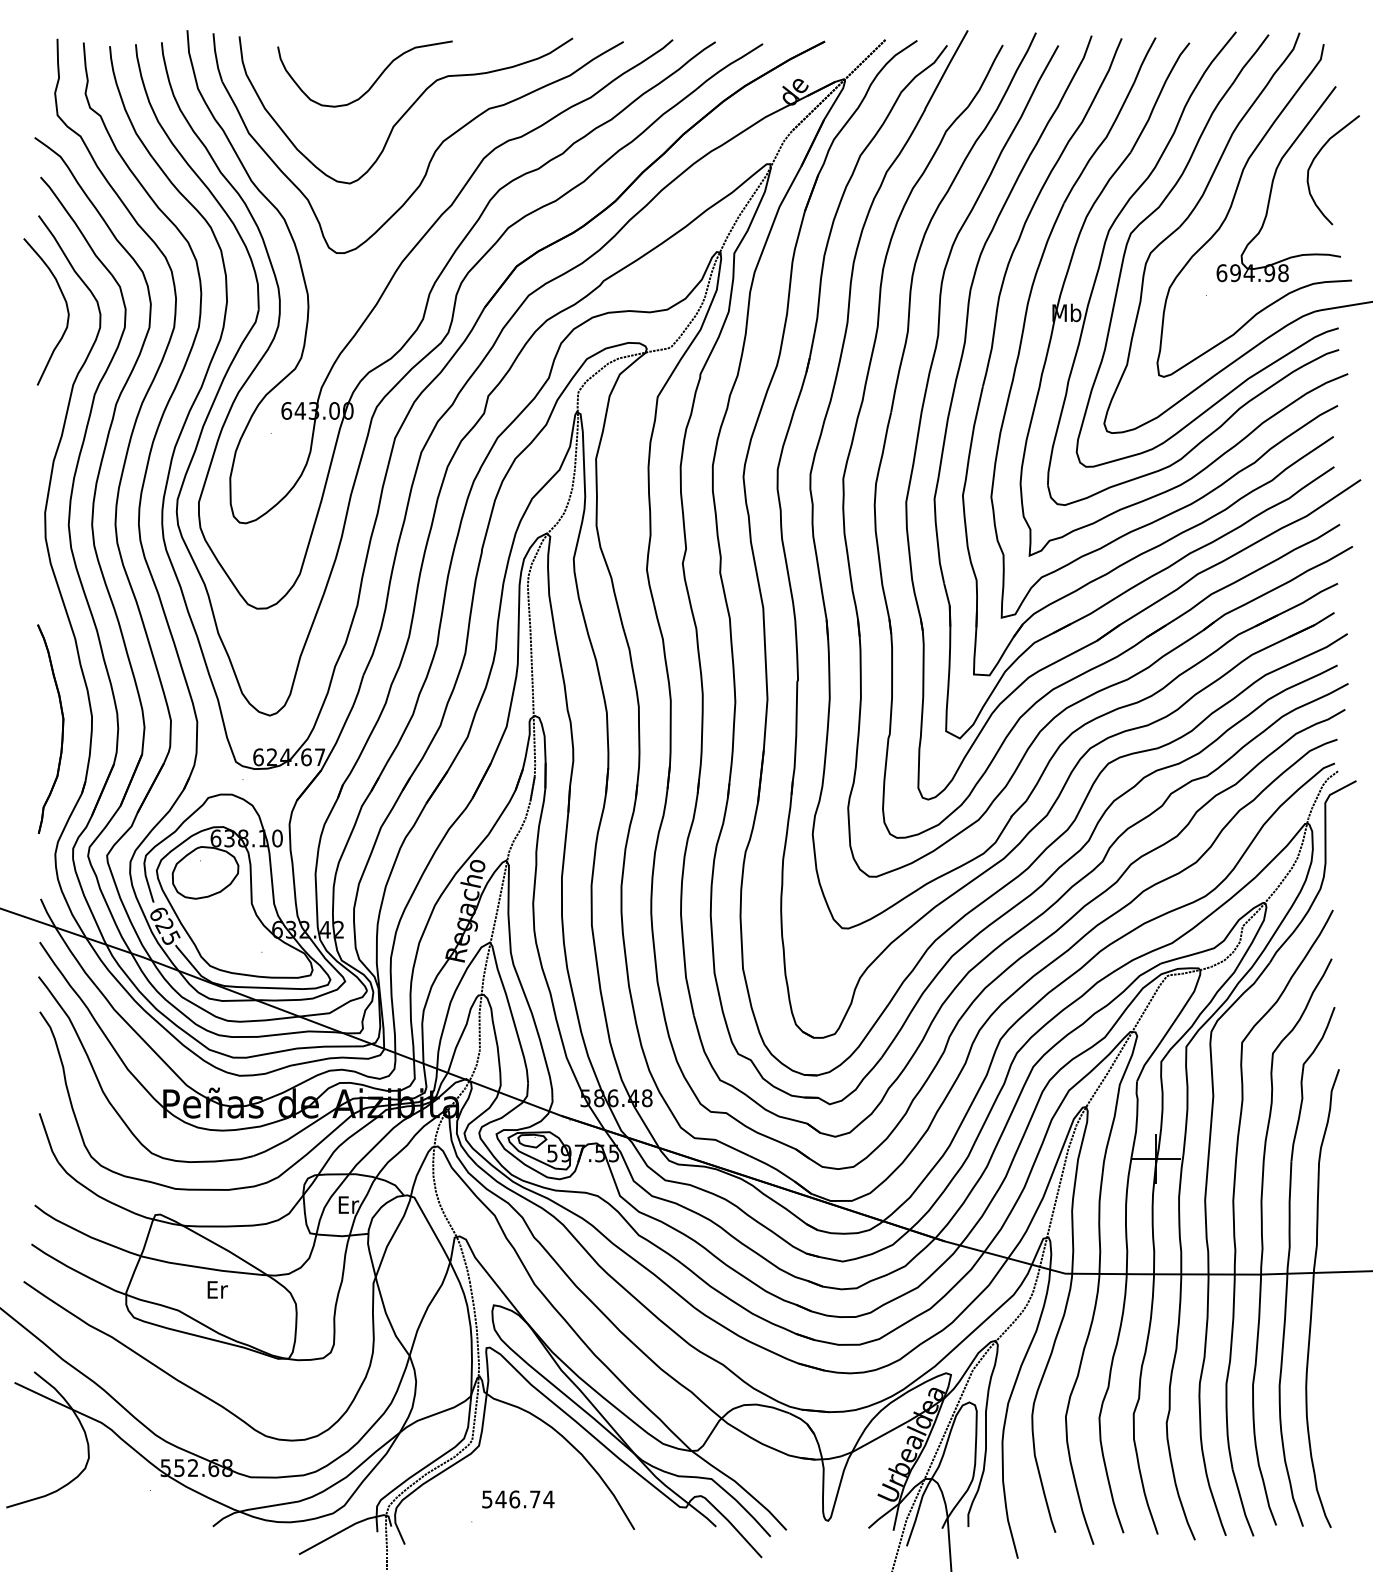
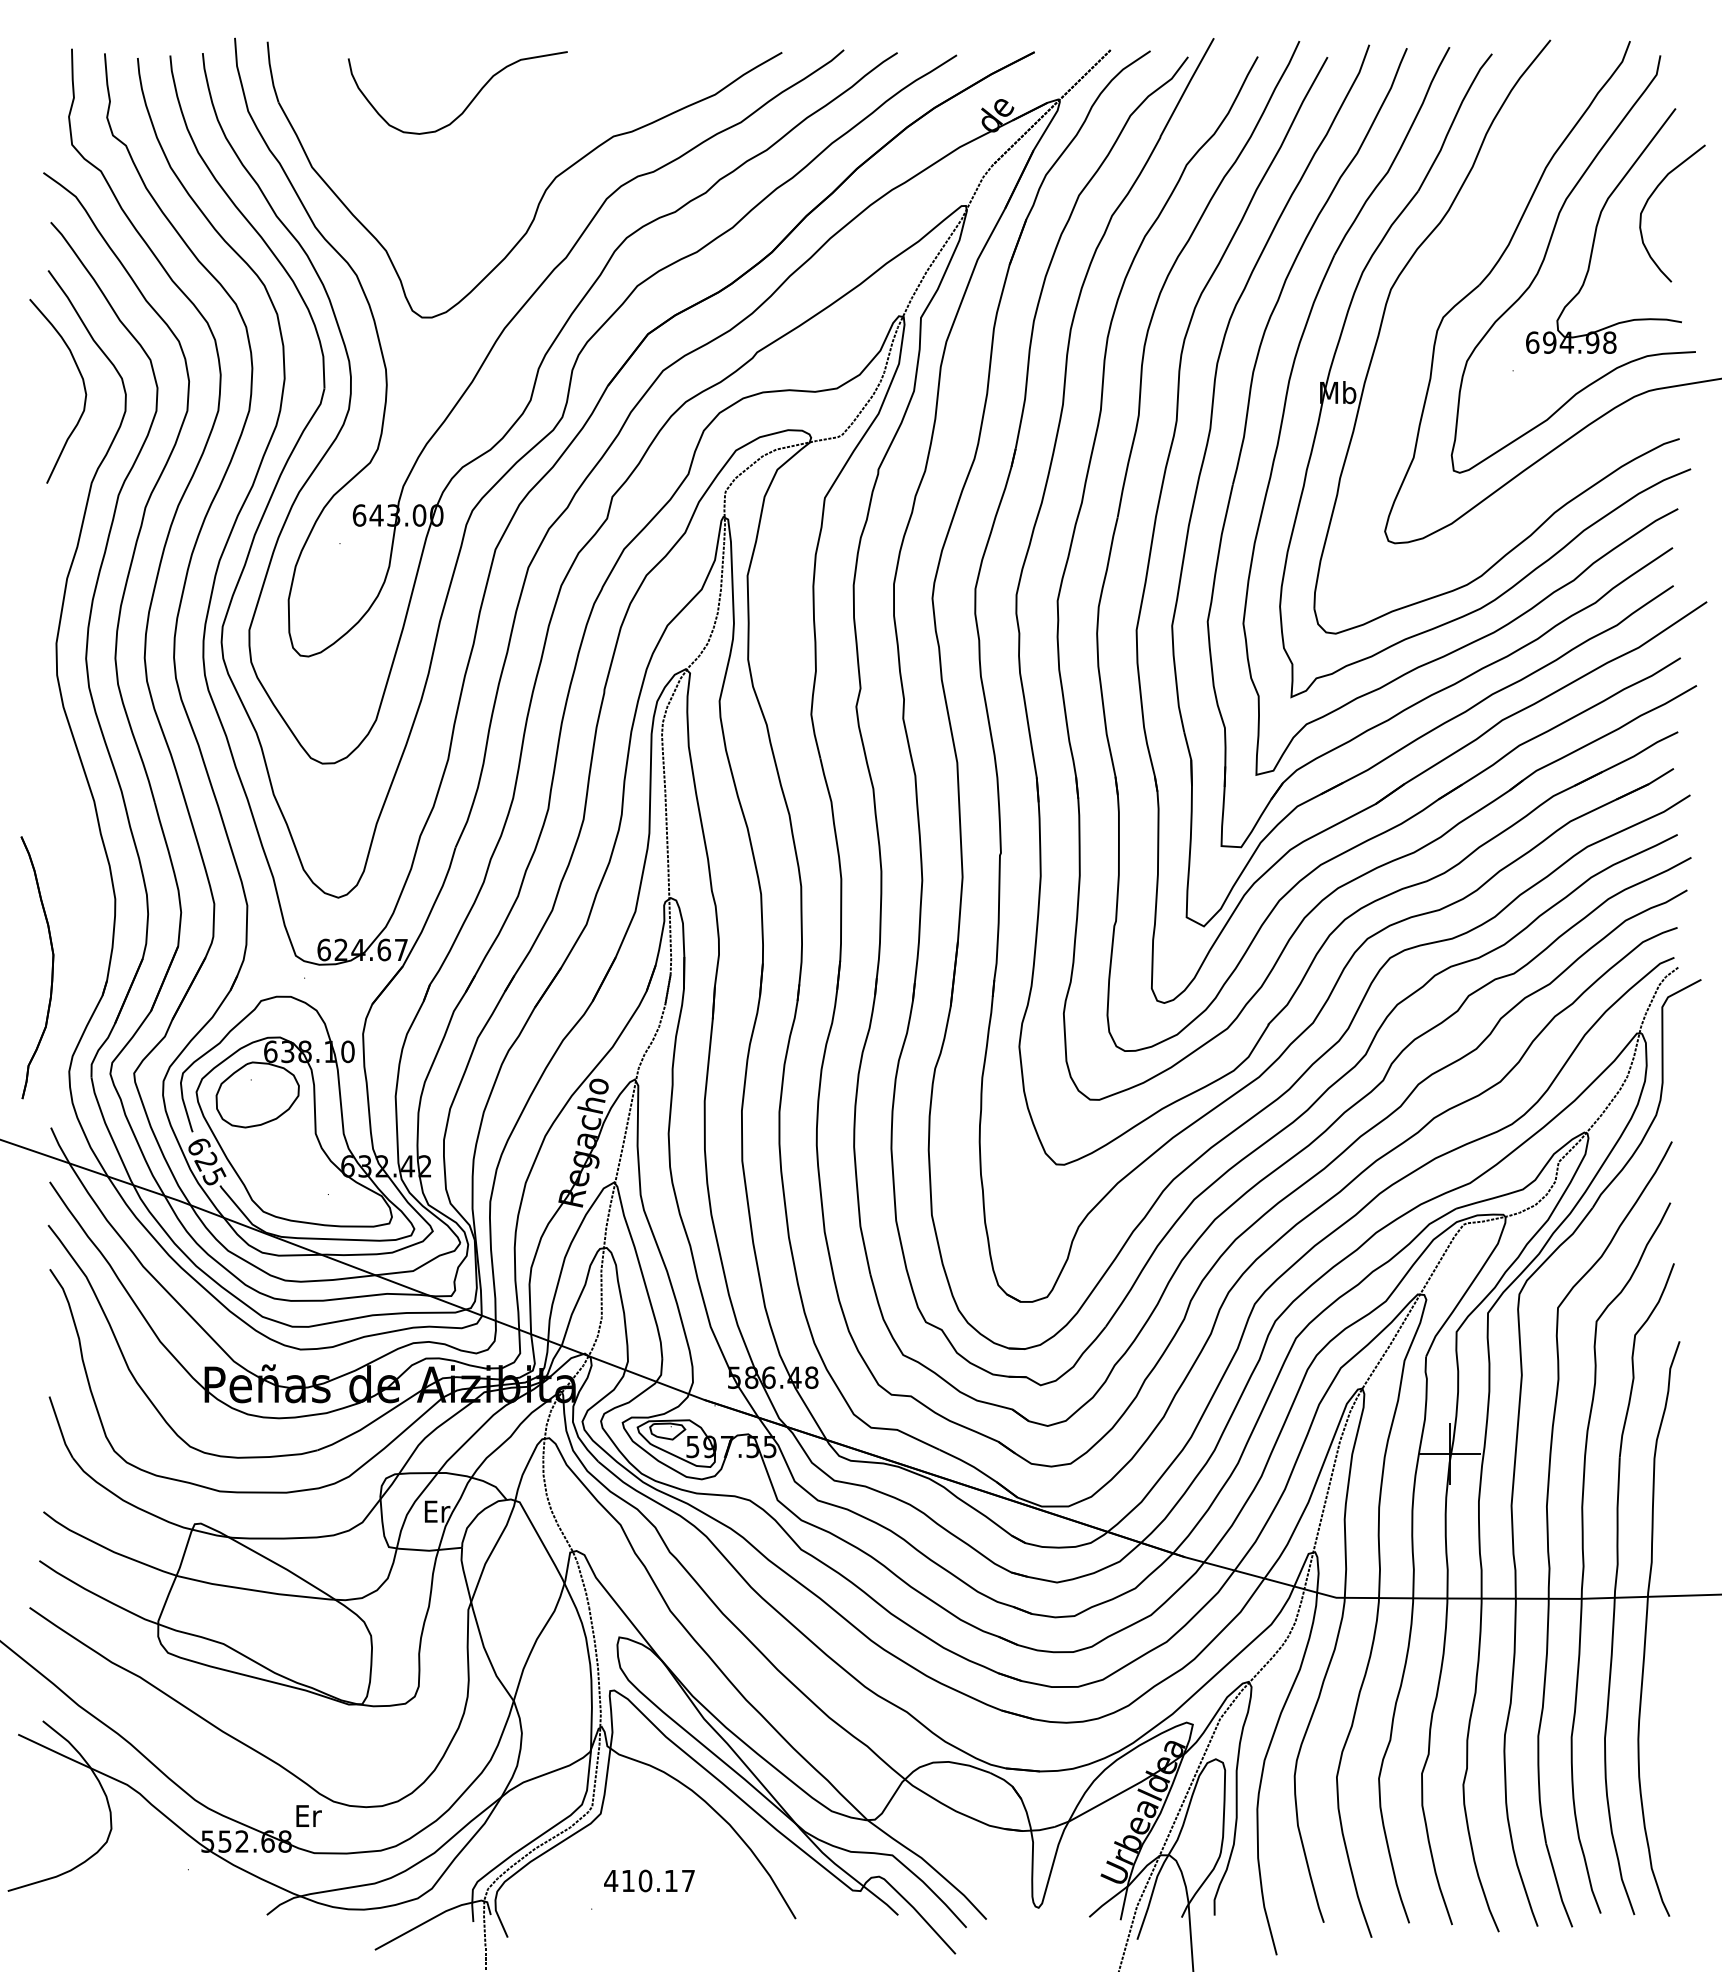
curve: (406, 111) -> (509, 139), removed
curve: (1160, 206) -> (1455, 259), removed
part: (61, 729) -> (51, 967), moved
text: (217, 1289) -> (308, 1815), moved
text: (517, 1499) -> (649, 1880), 546.74 -> 410.17

